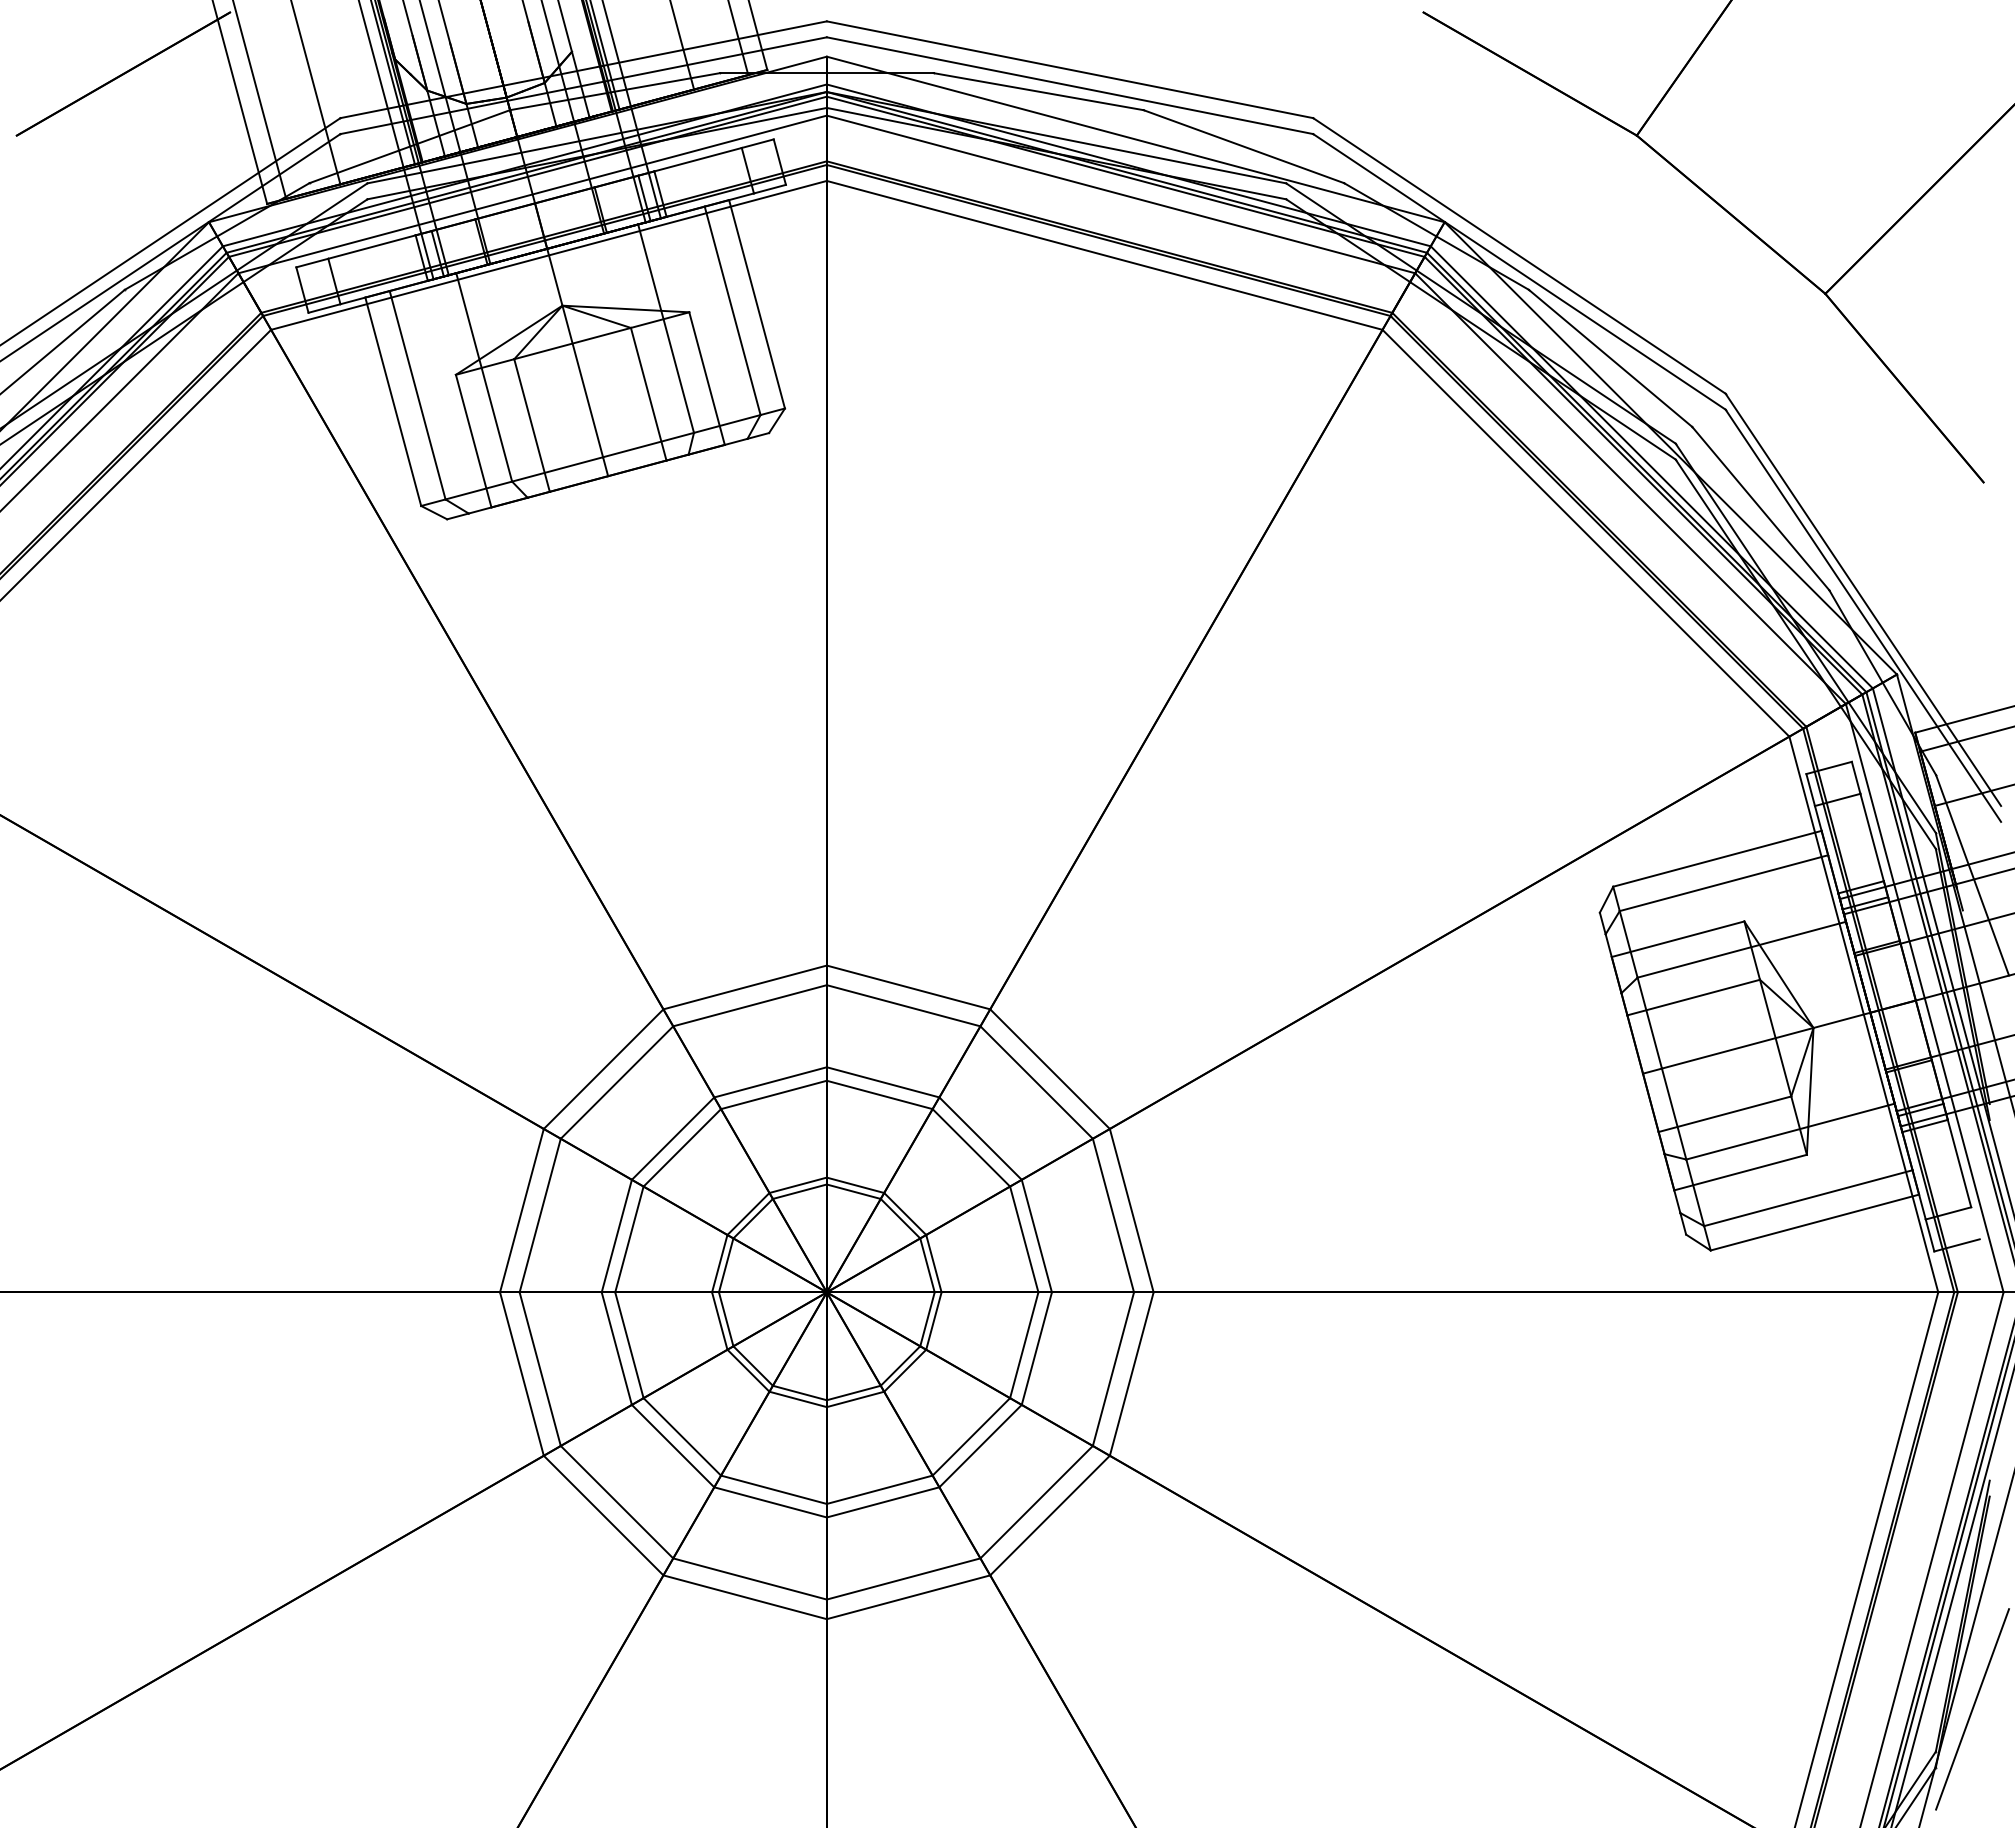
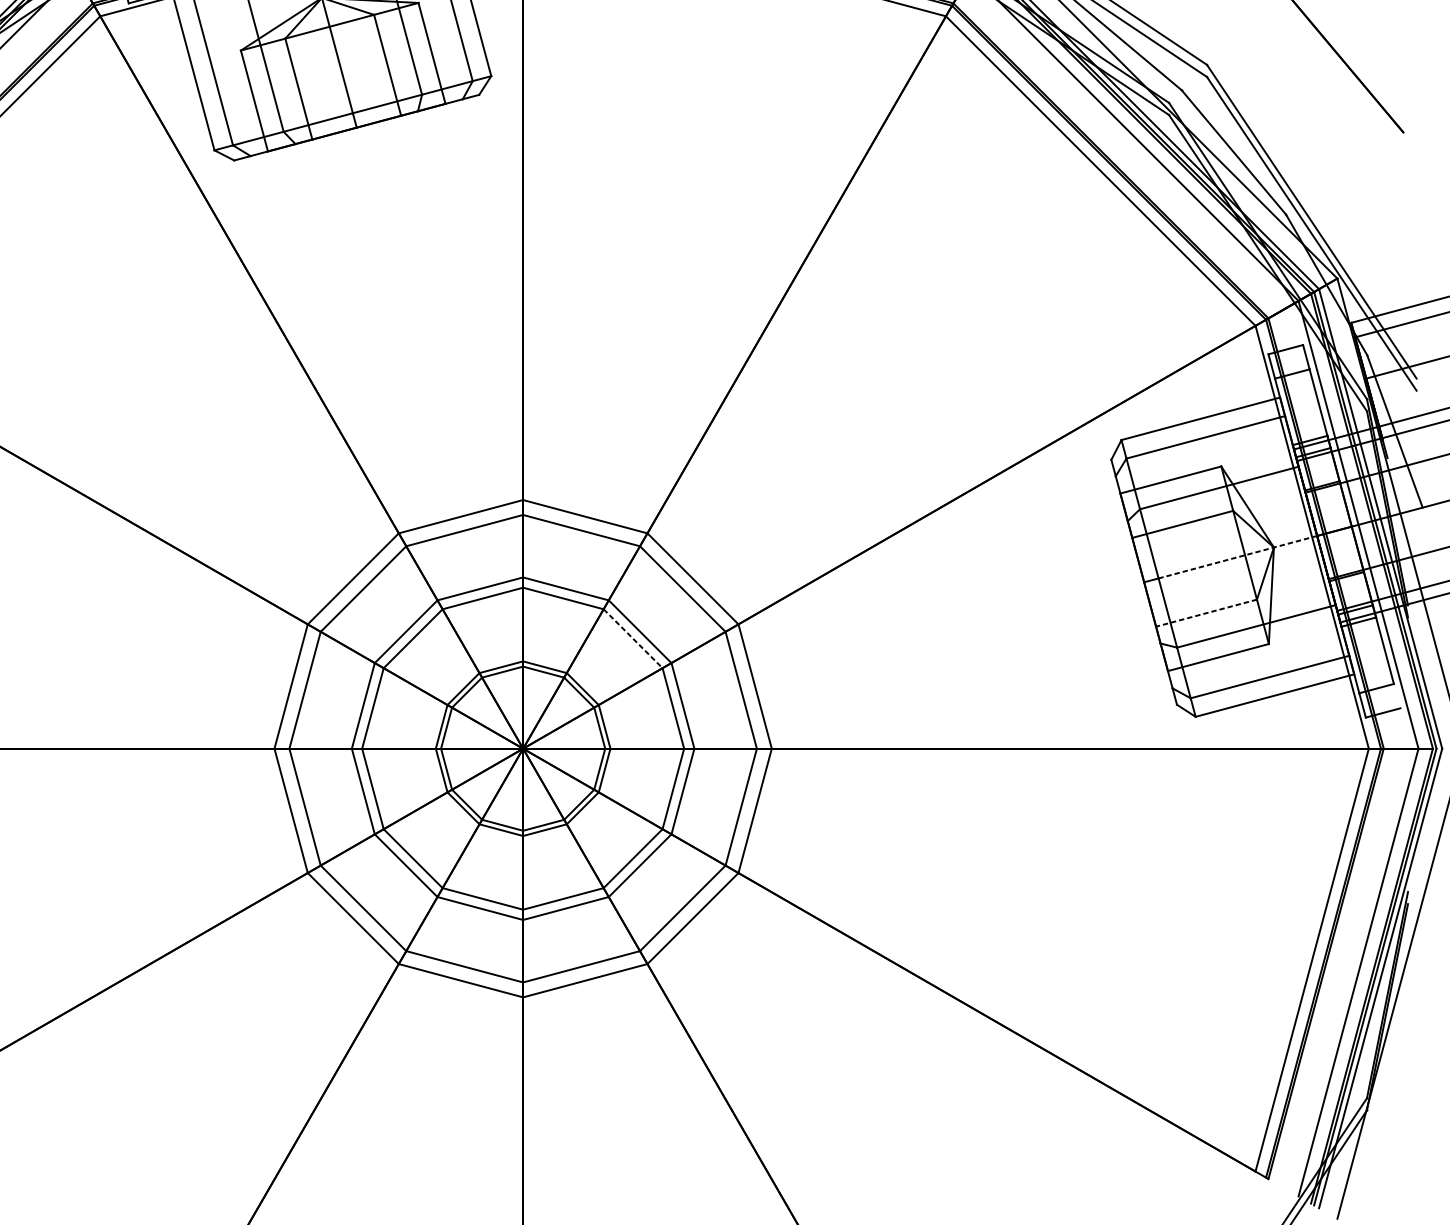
line: (1766, 1040) -> (1238, 557), solid -> dashed
line: (1724, 1114) -> (1206, 613), solid -> dashed
line: (971, 1147) -> (633, 638), solid -> dashed
line: (1972, 1709) -> (1394, 1066), removed

